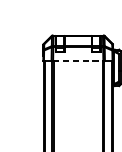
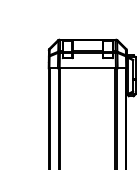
line: (78, 61) -> (88, 68), dashed -> solid

